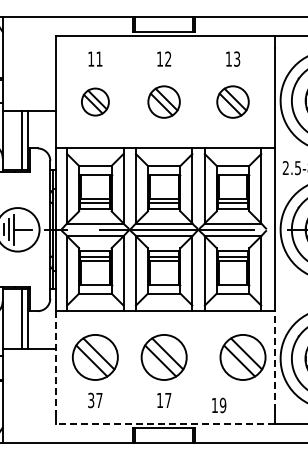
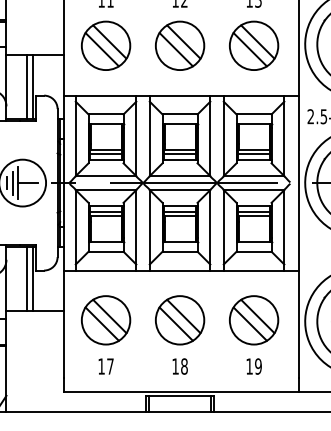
part: (95, 101) -> (106, 45), size x1.67
part: (163, 101) -> (179, 45), size x1.43
part: (232, 101) -> (253, 45), size x1.43
part: (242, 357) -> (253, 320), moved
line: (274, 360) -> (298, 323), dashed -> solid
line: (55, 361) -> (63, 324), dashed -> solid
text: (91, 400) -> (101, 366), 37 -> 17
text: (168, 400) -> (184, 366), 17 -> 18
text: (219, 405) -> (254, 366), moved
line: (165, 423) -> (181, 391), dashed -> solid

